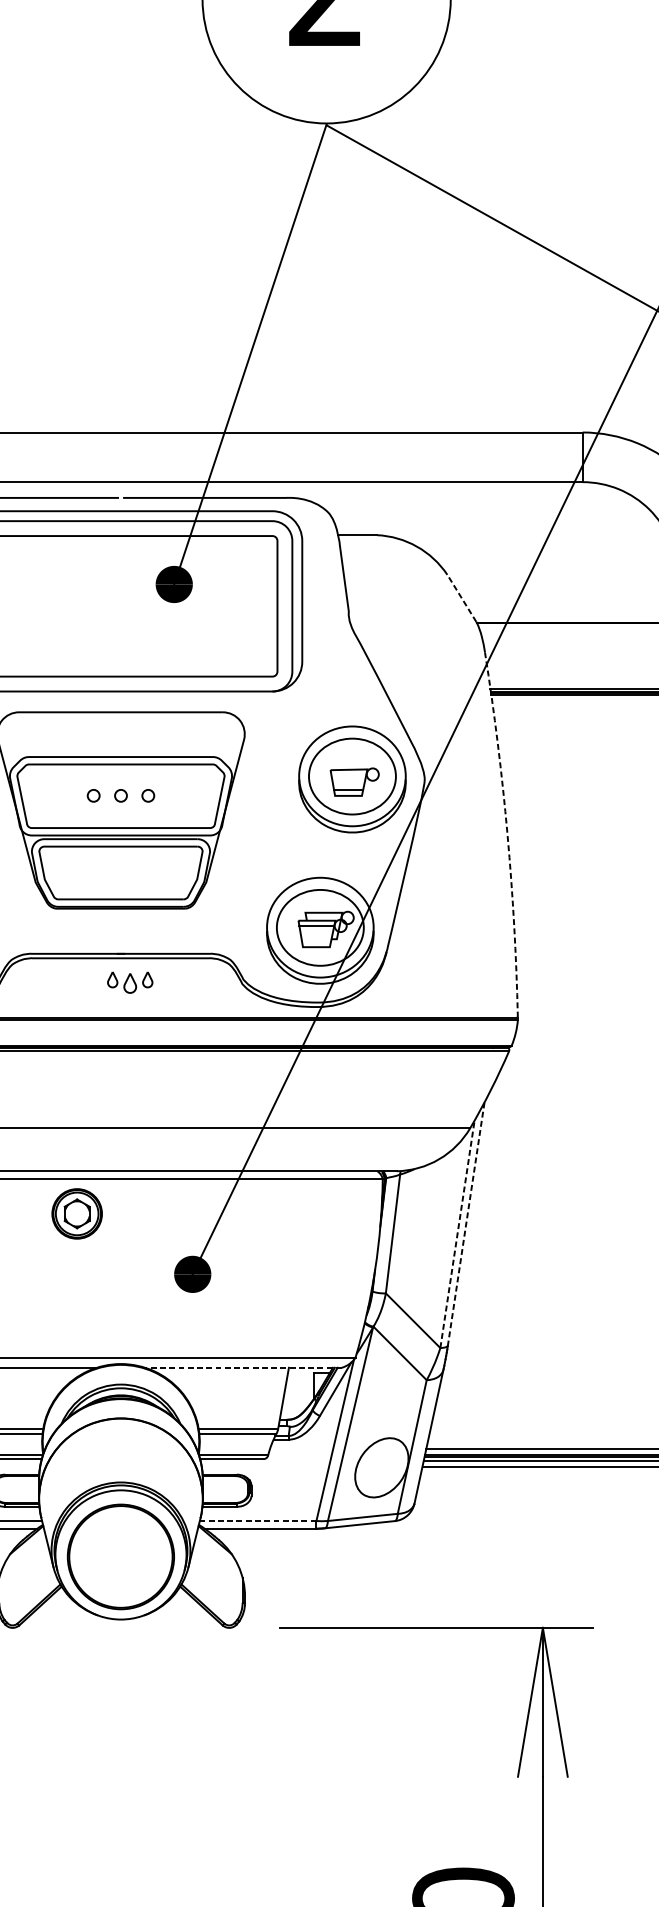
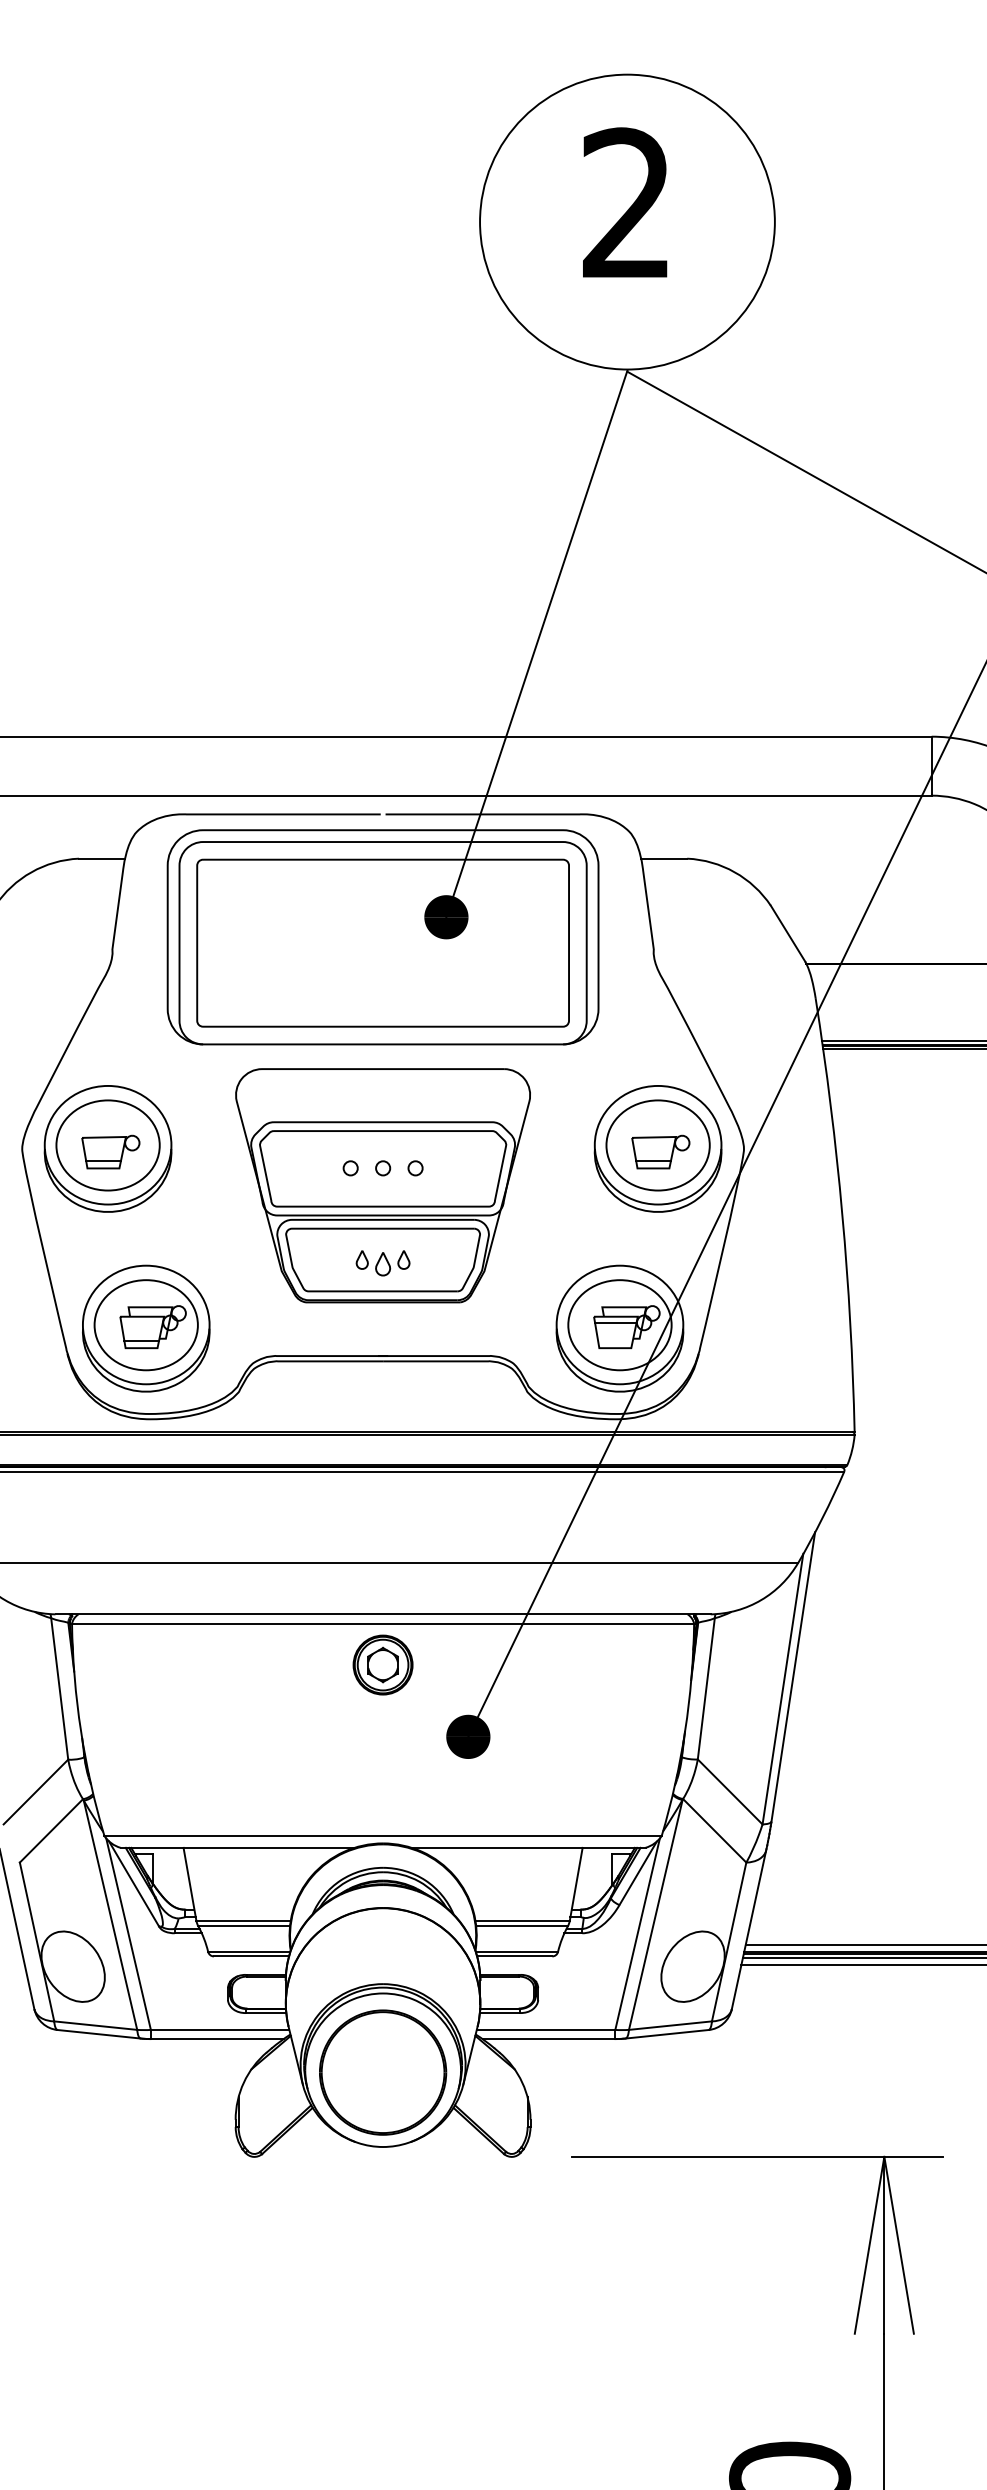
line: (462, 598) -> (788, 933), dashed -> solid
arc: (507, 834) -> (842, 1214), dashed -> solid
part: (129, 982) -> (382, 1263), moved
part: (76, 1213) -> (382, 1664), moved
line: (466, 1224) -> (793, 1677), dashed -> solid
line: (457, 1234) -> (782, 1689), dashed -> solid
line: (243, 1367) -> (528, 1847), dashed -> solid
line: (257, 1520) -> (545, 2029), dashed -> solid

